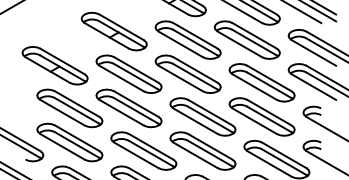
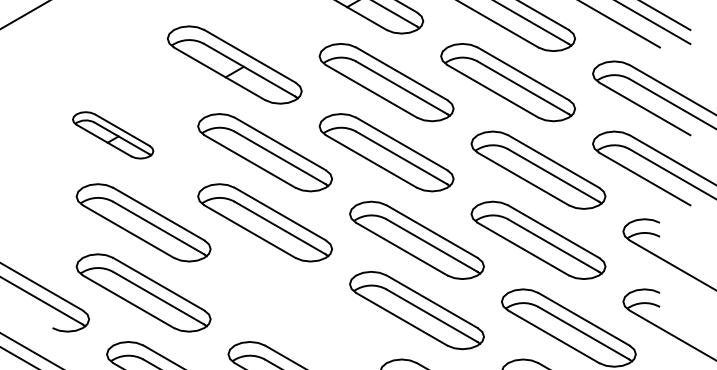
part: (54, 65) -> (111, 134), size x0.6
part: (143, 150) -> (294, 309), removed

